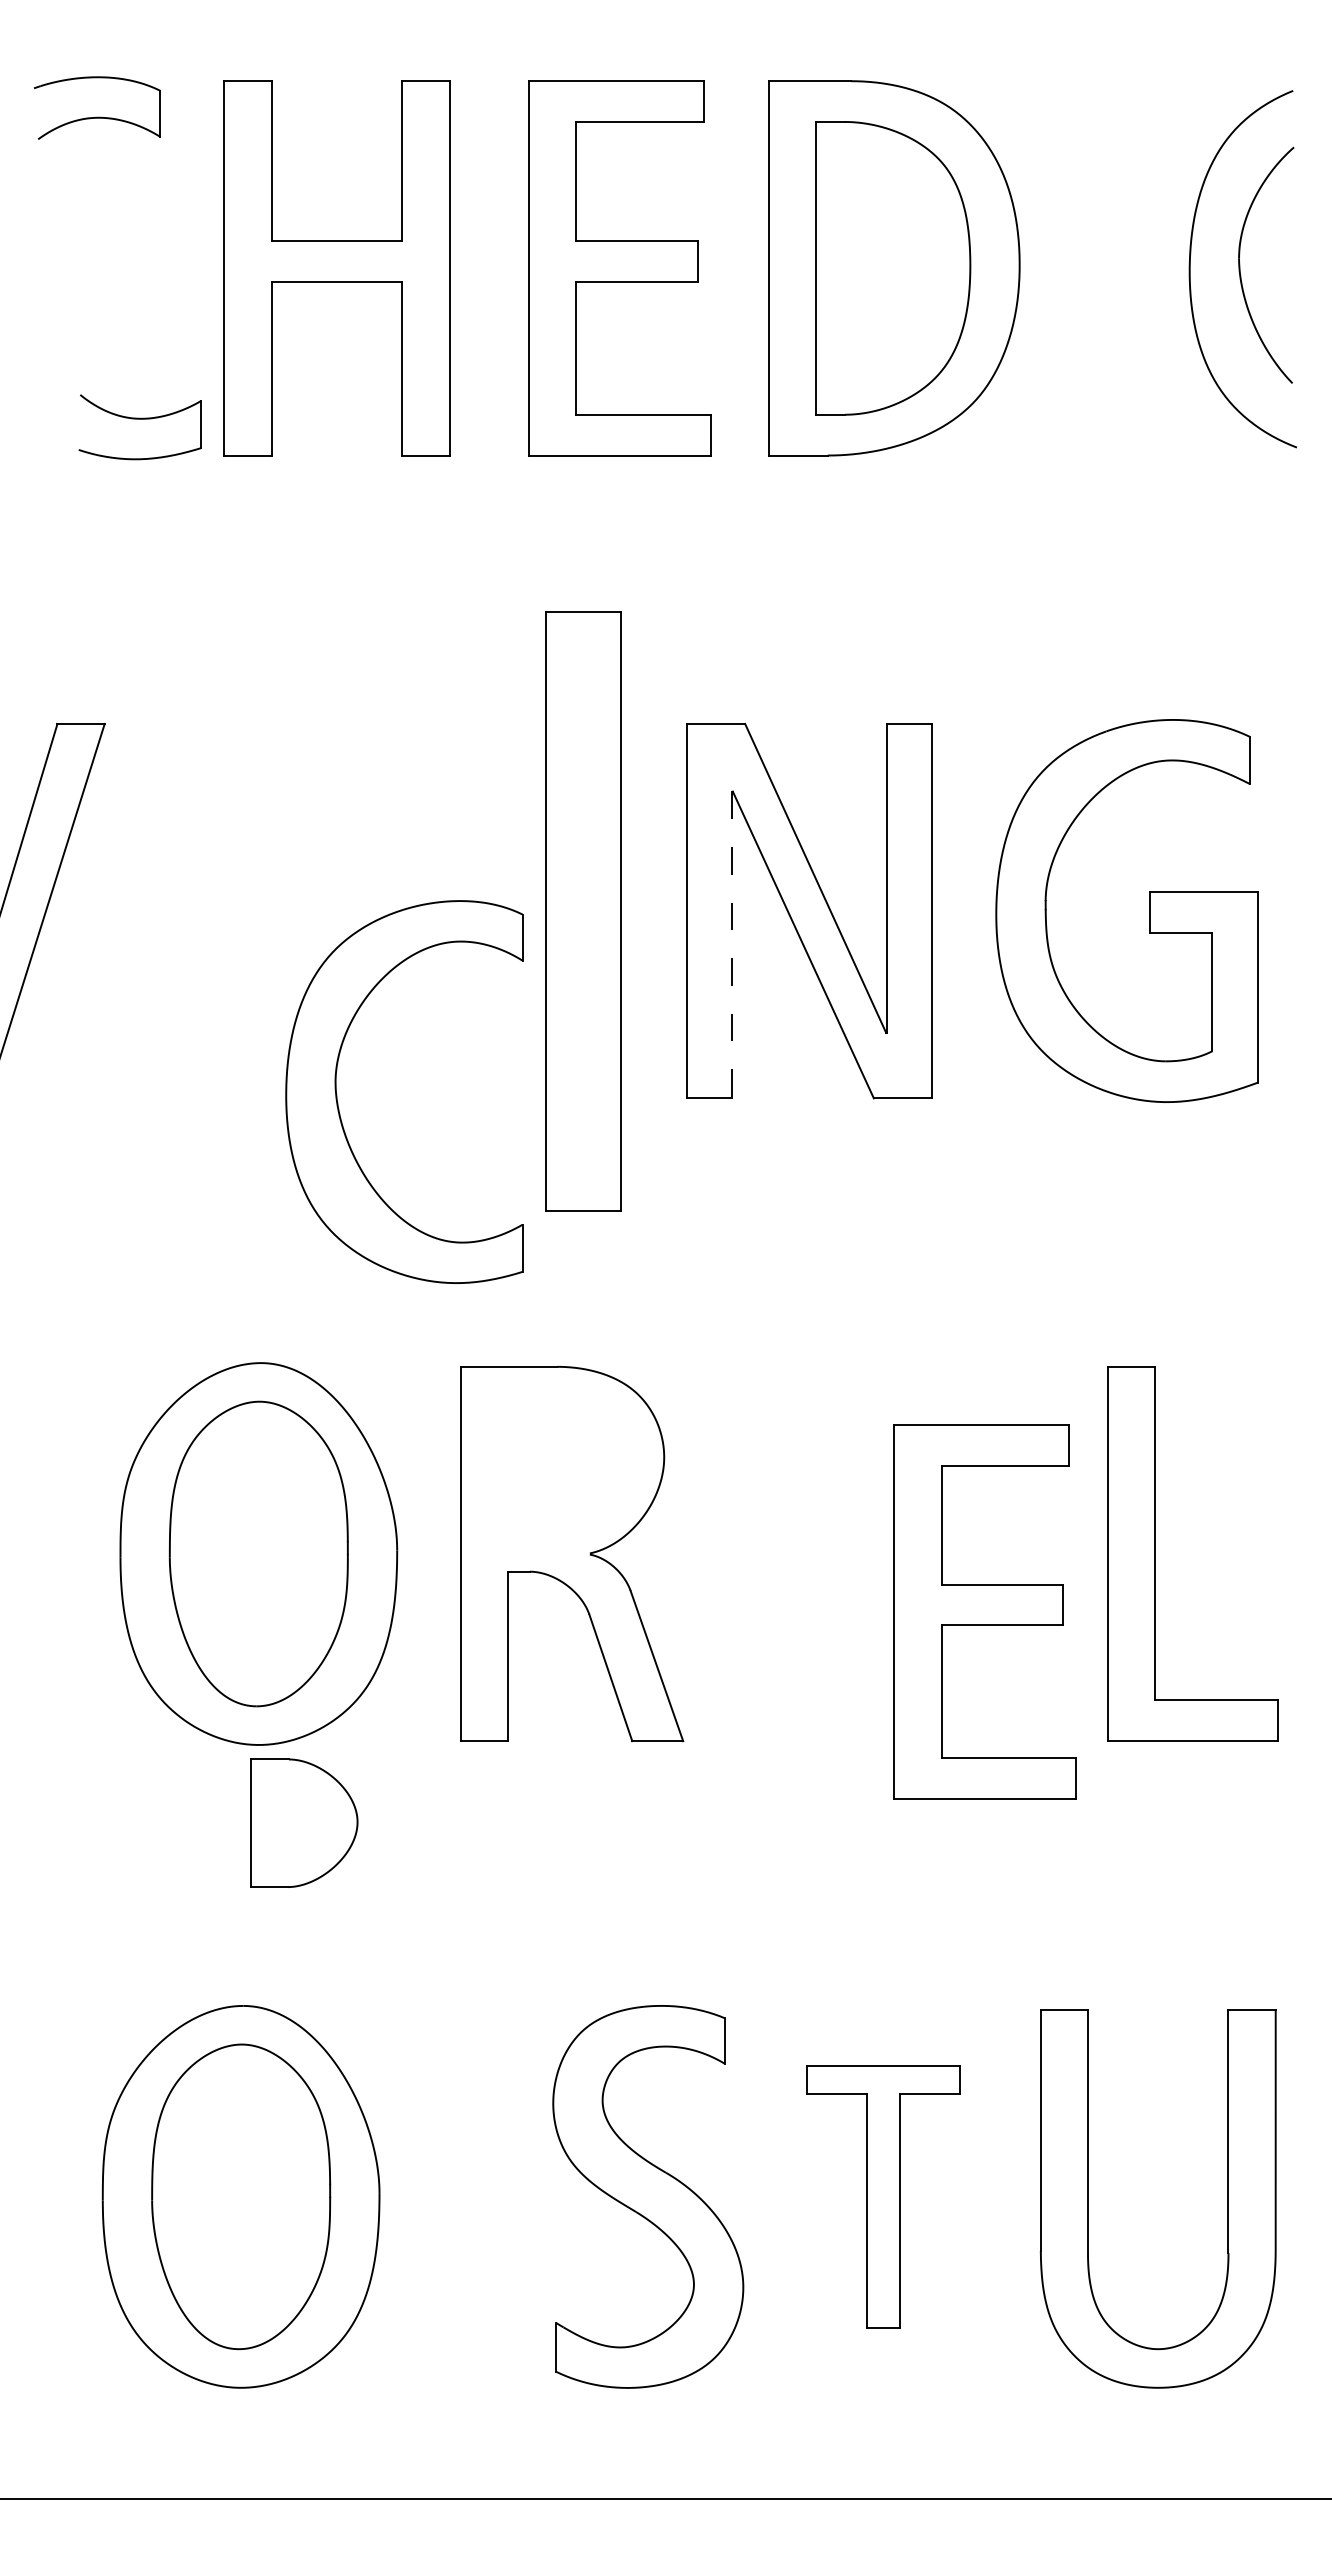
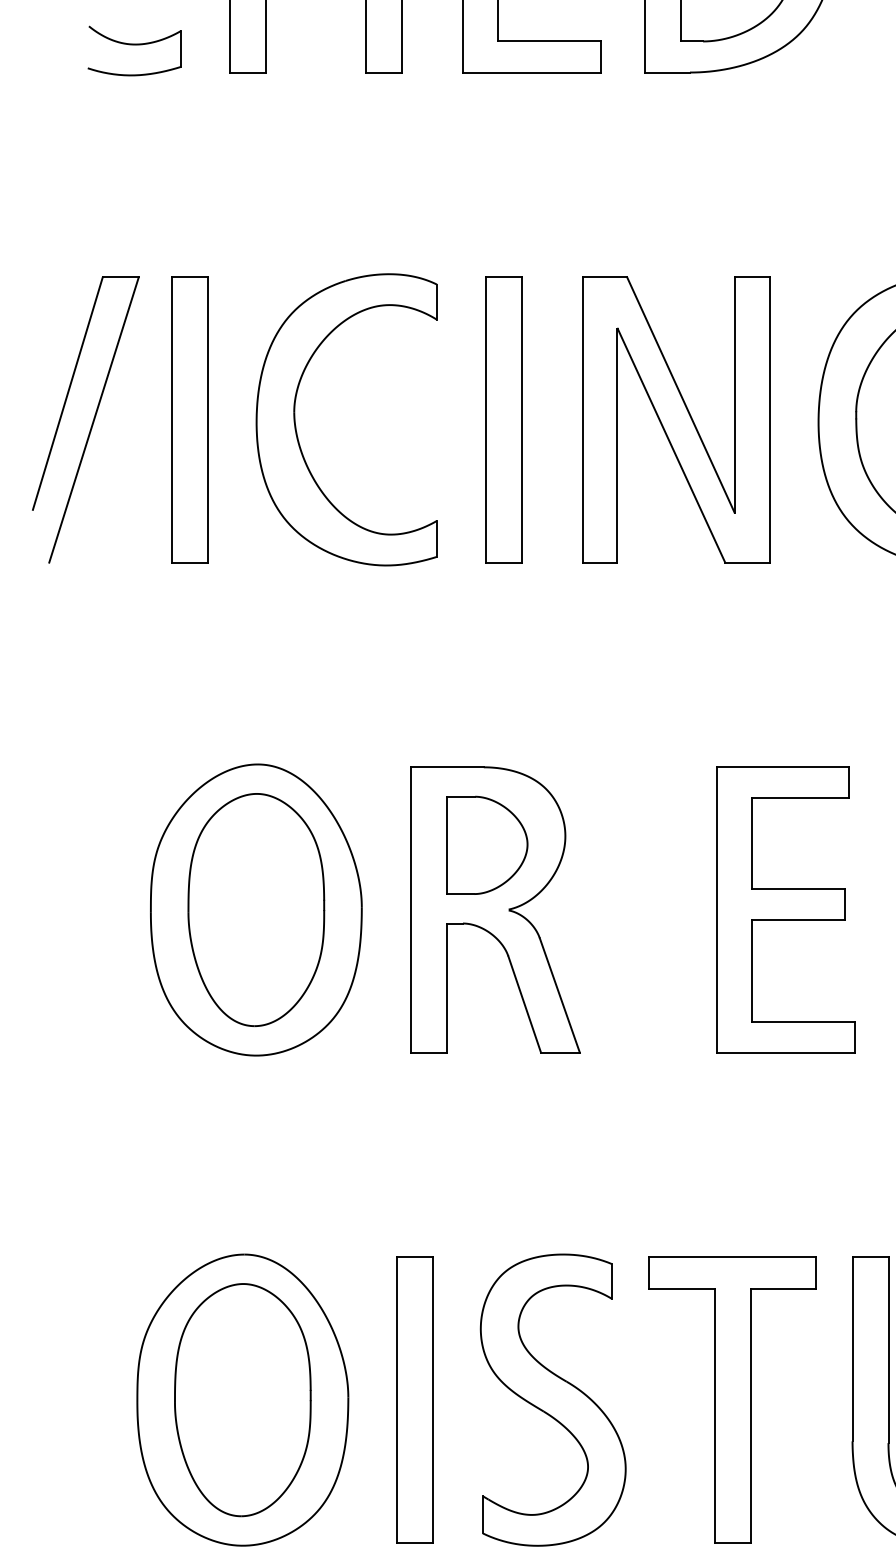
part: (139, 419) -> (134, 45), moved
part: (171, 910) -> (189, 419), added
part: (583, 910) -> (503, 419), size x0.62
line: (731, 945) -> (616, 446), dashed -> solid
part: (337, 1094) -> (295, 421), moved
part: (984, 1611) -> (785, 909), moved
part: (304, 1822) -> (487, 844), moved
part: (467, 2196) -> (415, 1399), added
part: (883, 2196) -> (732, 1399), size x1.43

